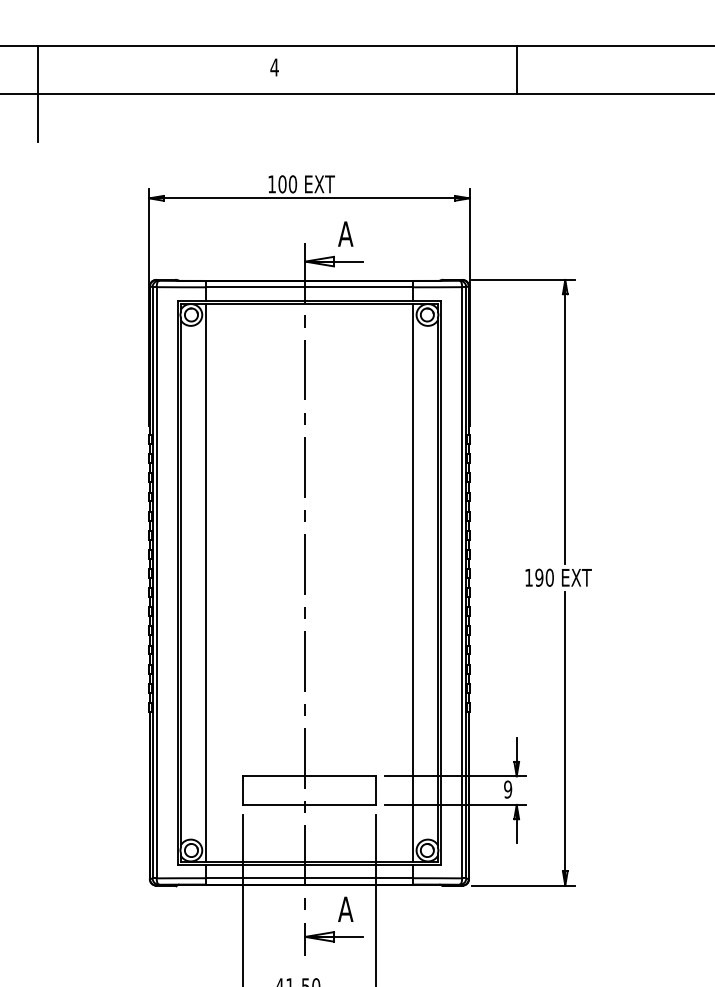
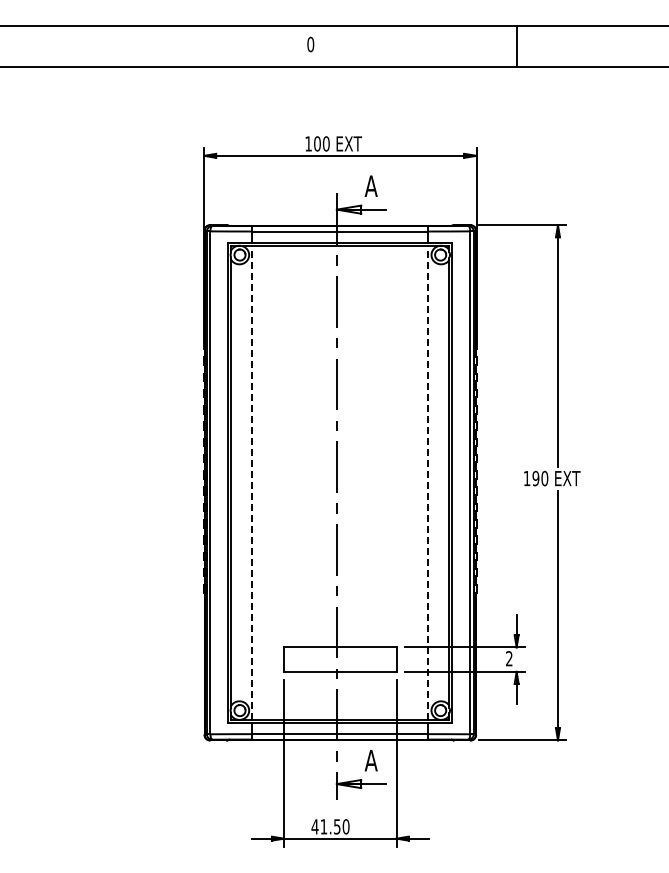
text: (274, 67) -> (310, 44), 4 -> 0
line: (38, 93) -> (109, 66), removed
line: (206, 582) -> (252, 482), solid -> dashed
line: (413, 582) -> (428, 482), solid -> dashed
text: (507, 789) -> (508, 658), 9 -> 2

